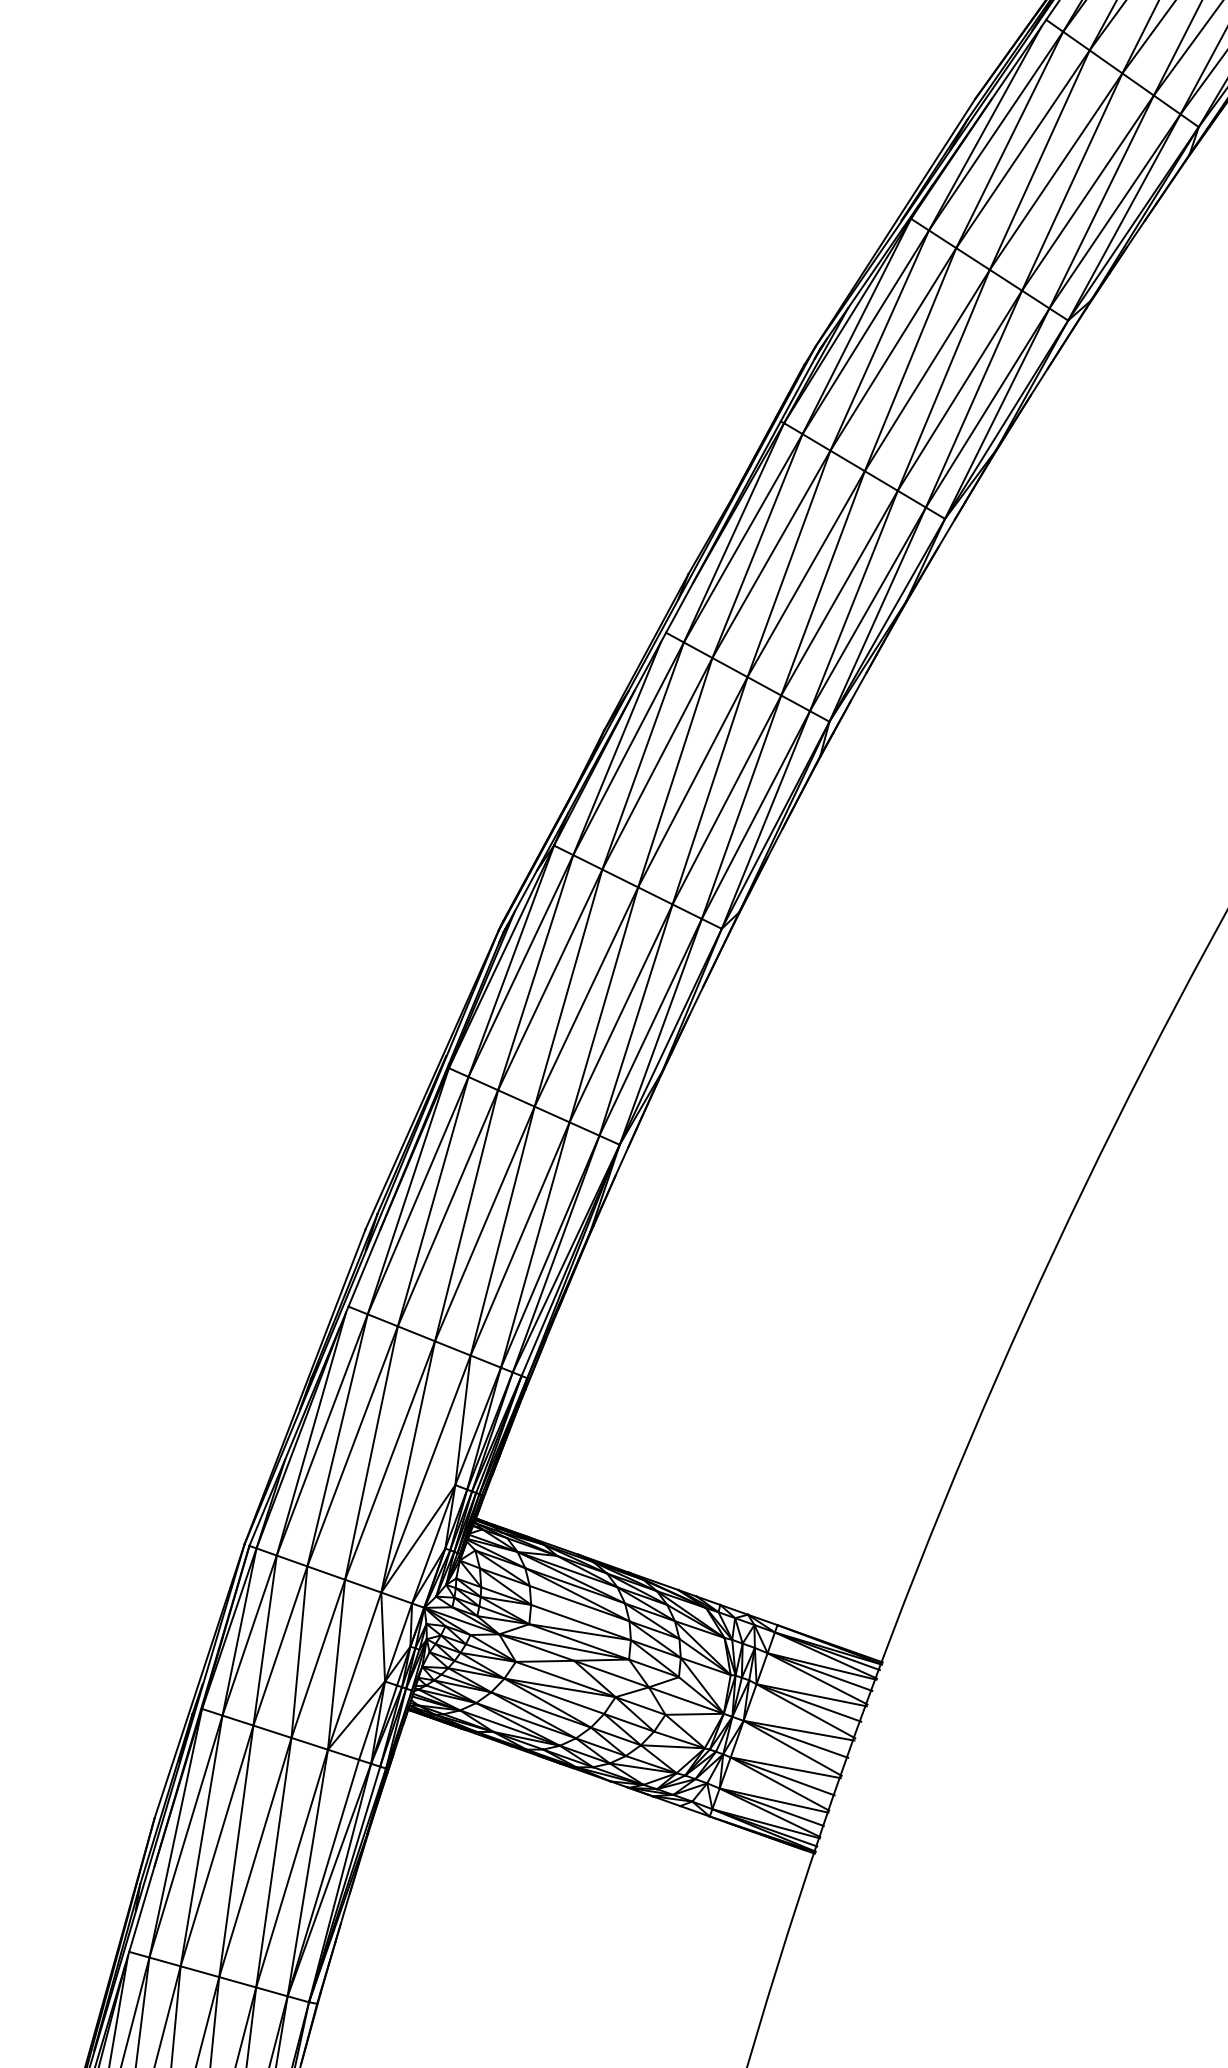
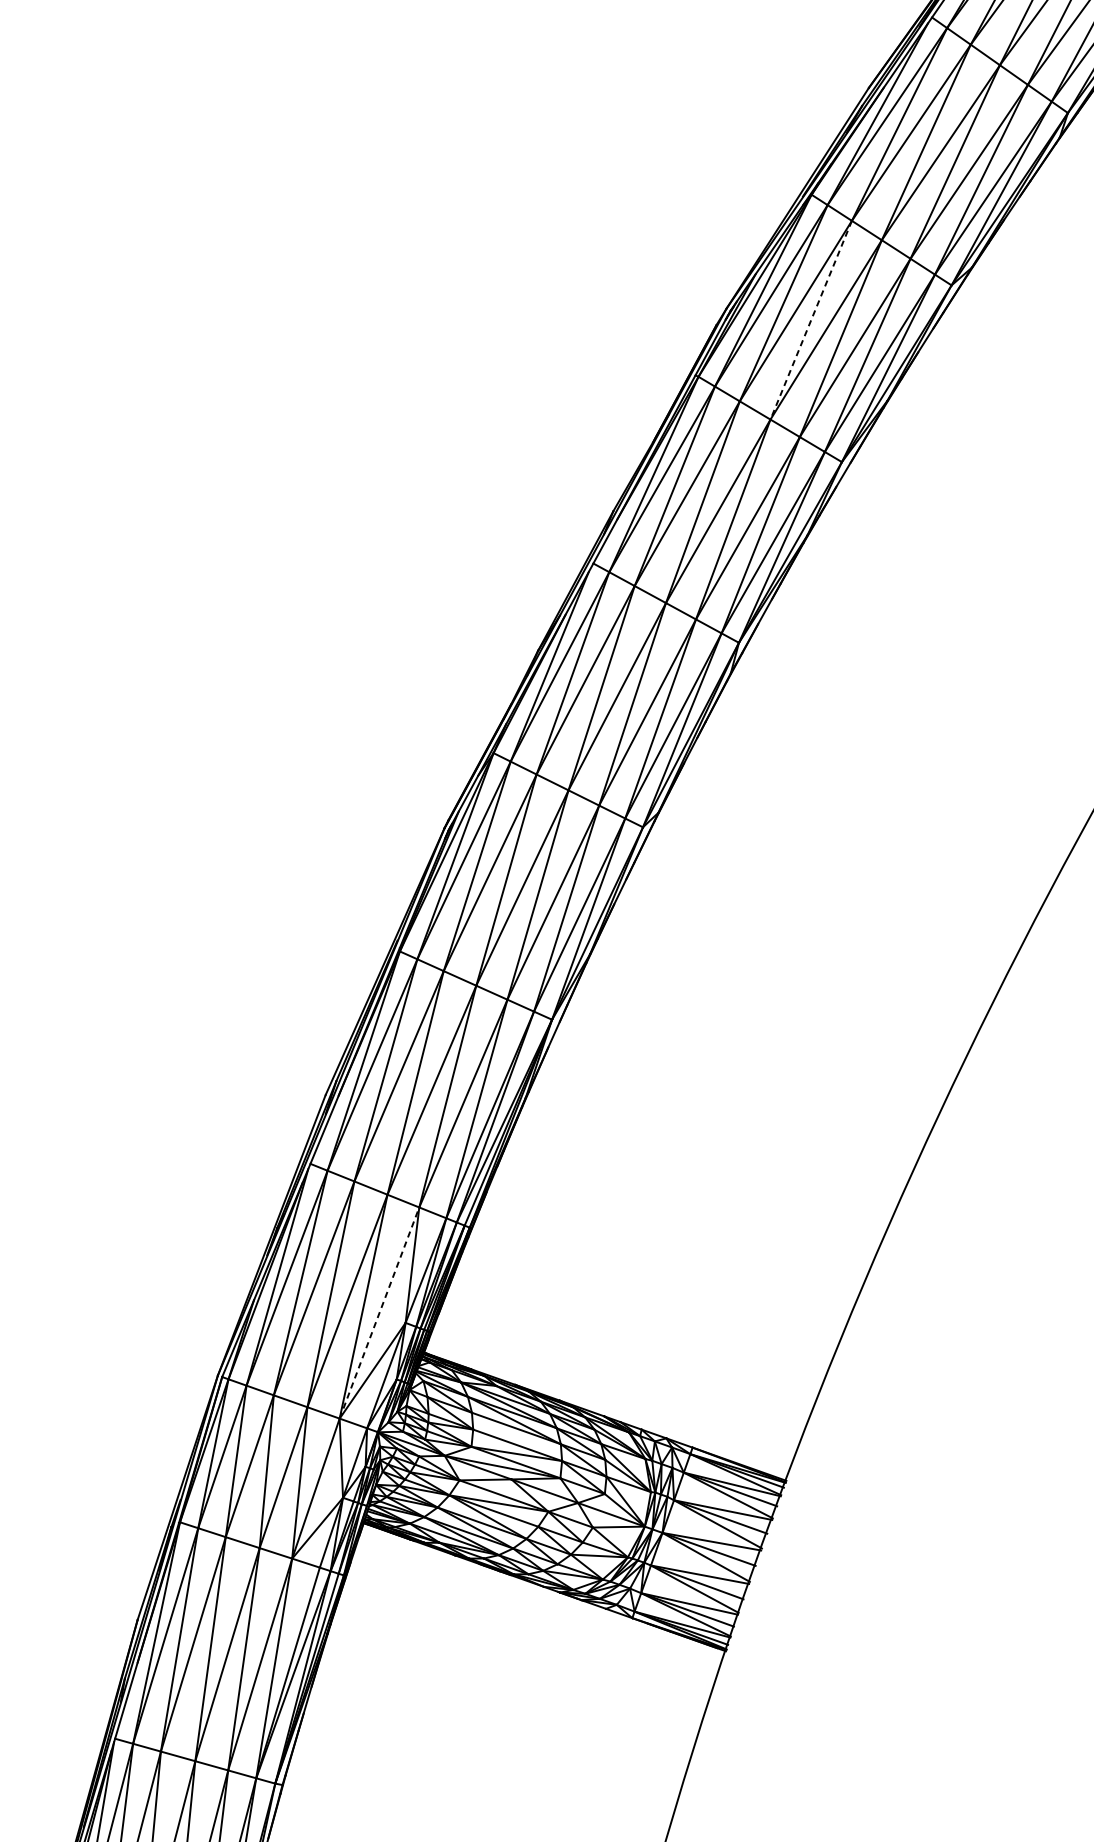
line: (910, 359) -> (811, 320), solid -> dashed
line: (425, 1474) -> (379, 1313), solid -> dashed

